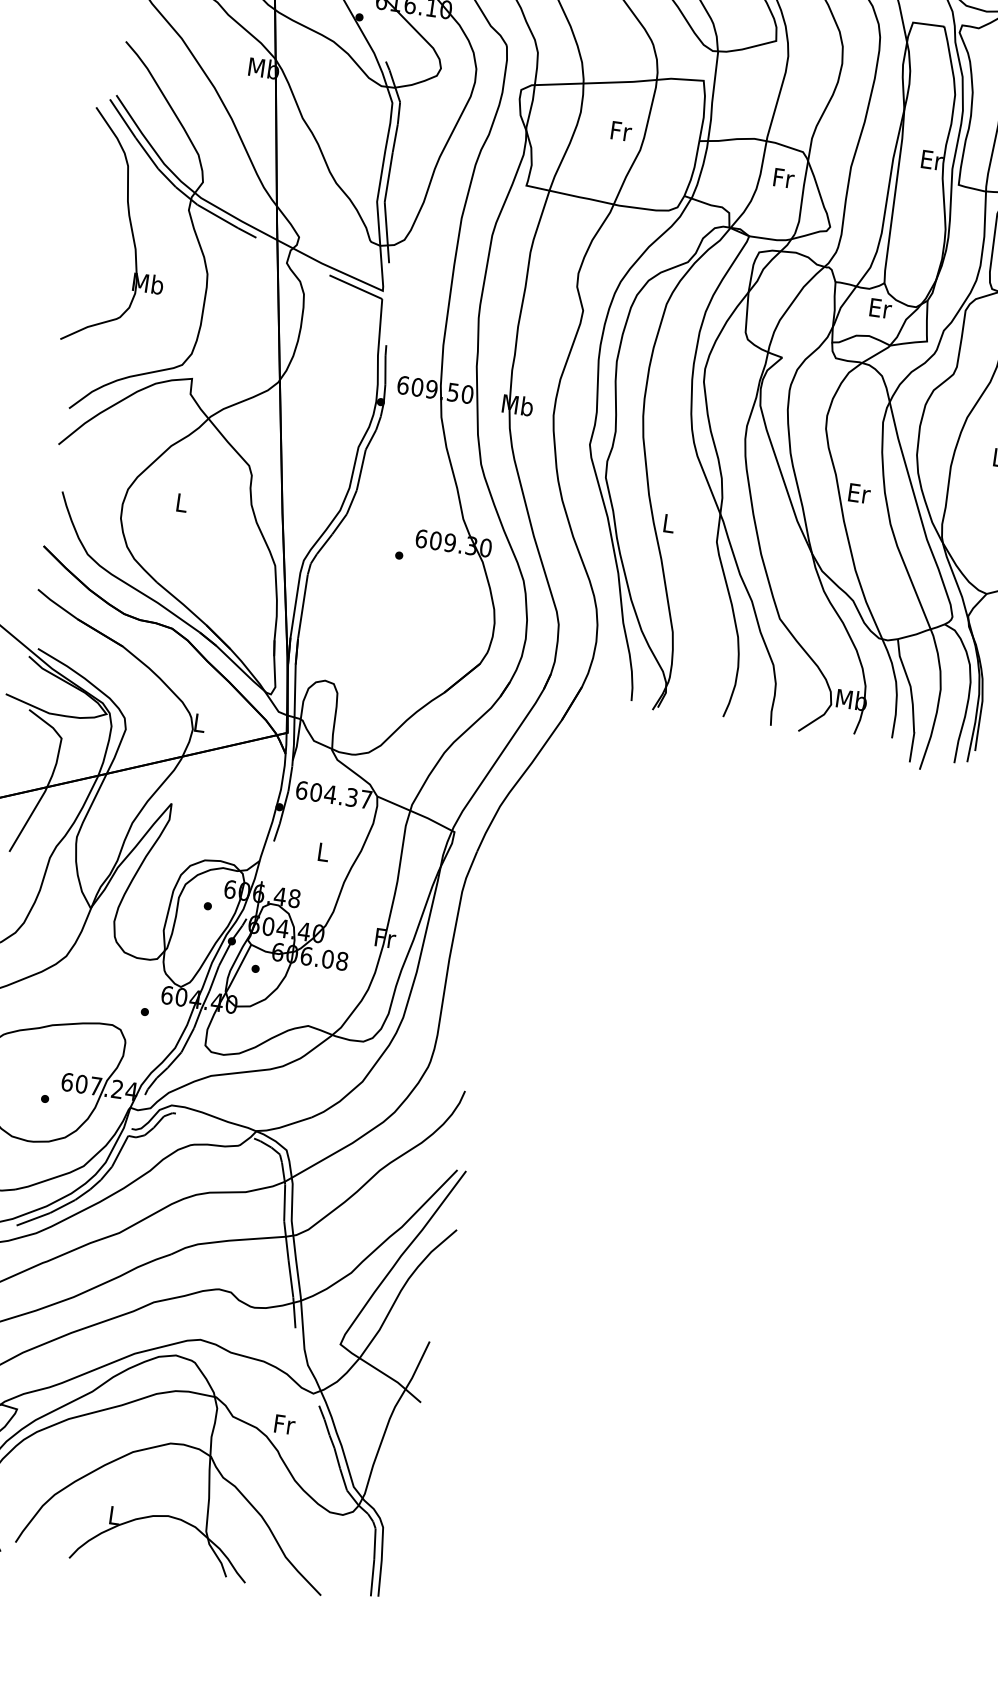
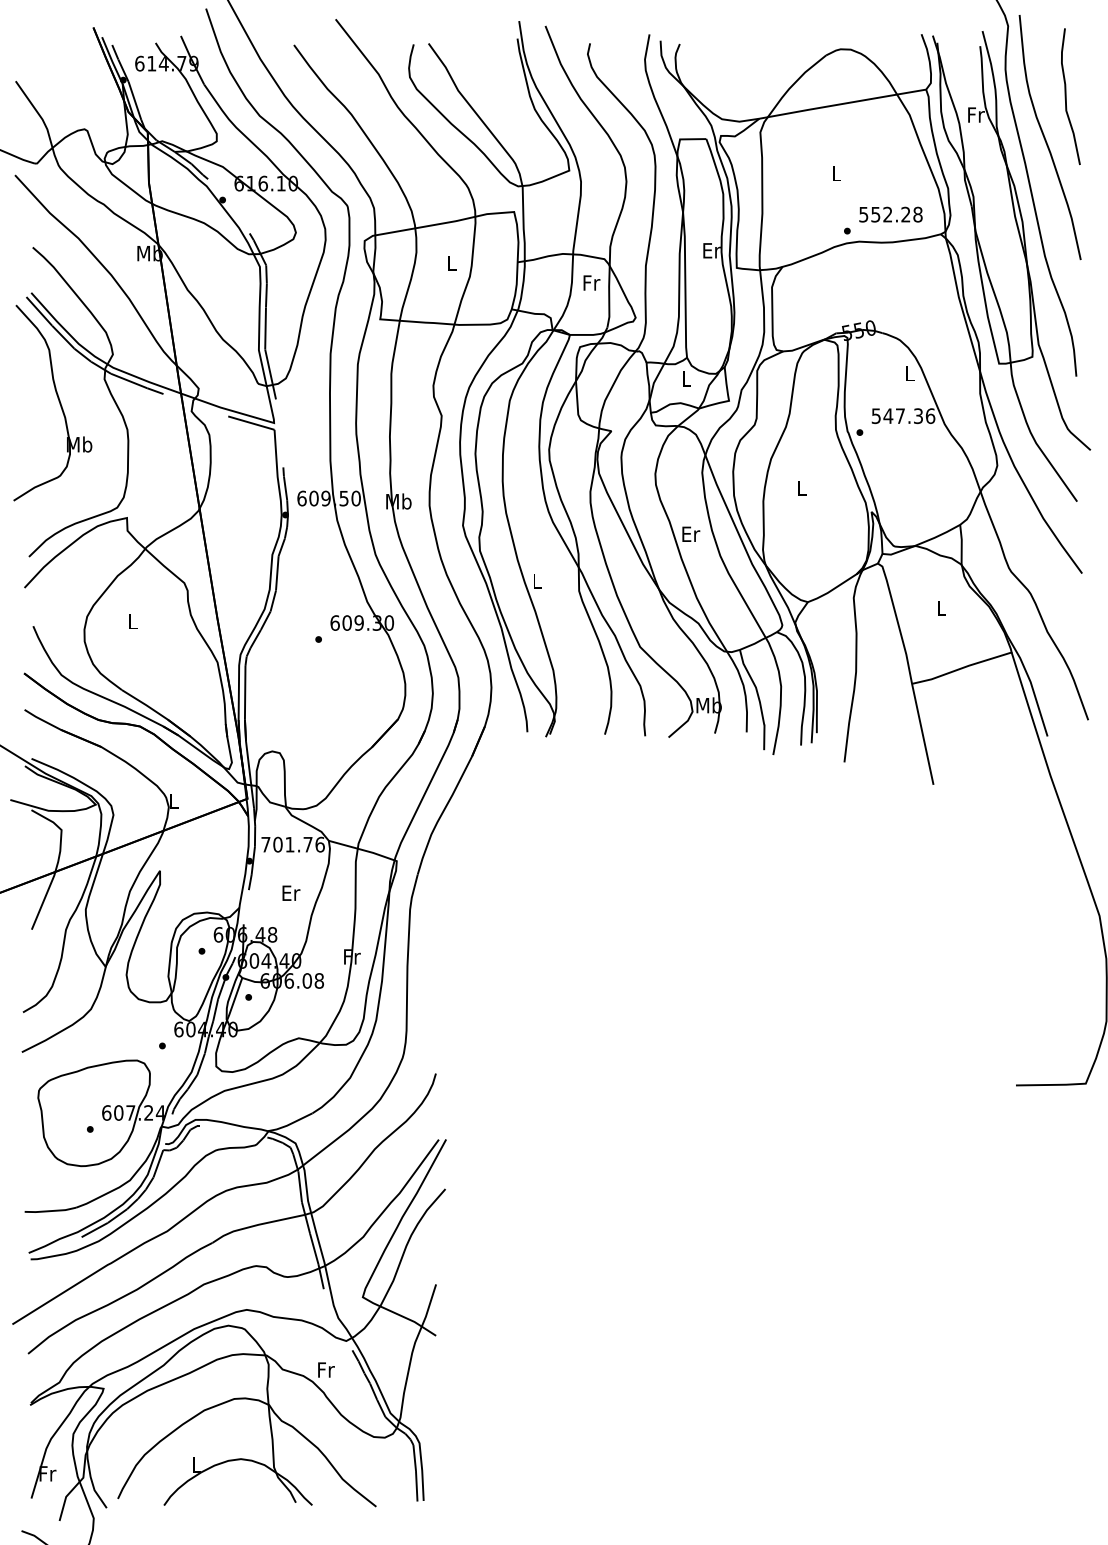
text: (621, 130) -> (452, 262), Fr -> L
text: (880, 307) -> (686, 378), Er -> L
text: (333, 794) -> (292, 844), 604.37 -> 701.76
text: (324, 851) -> (291, 892), L -> Er

